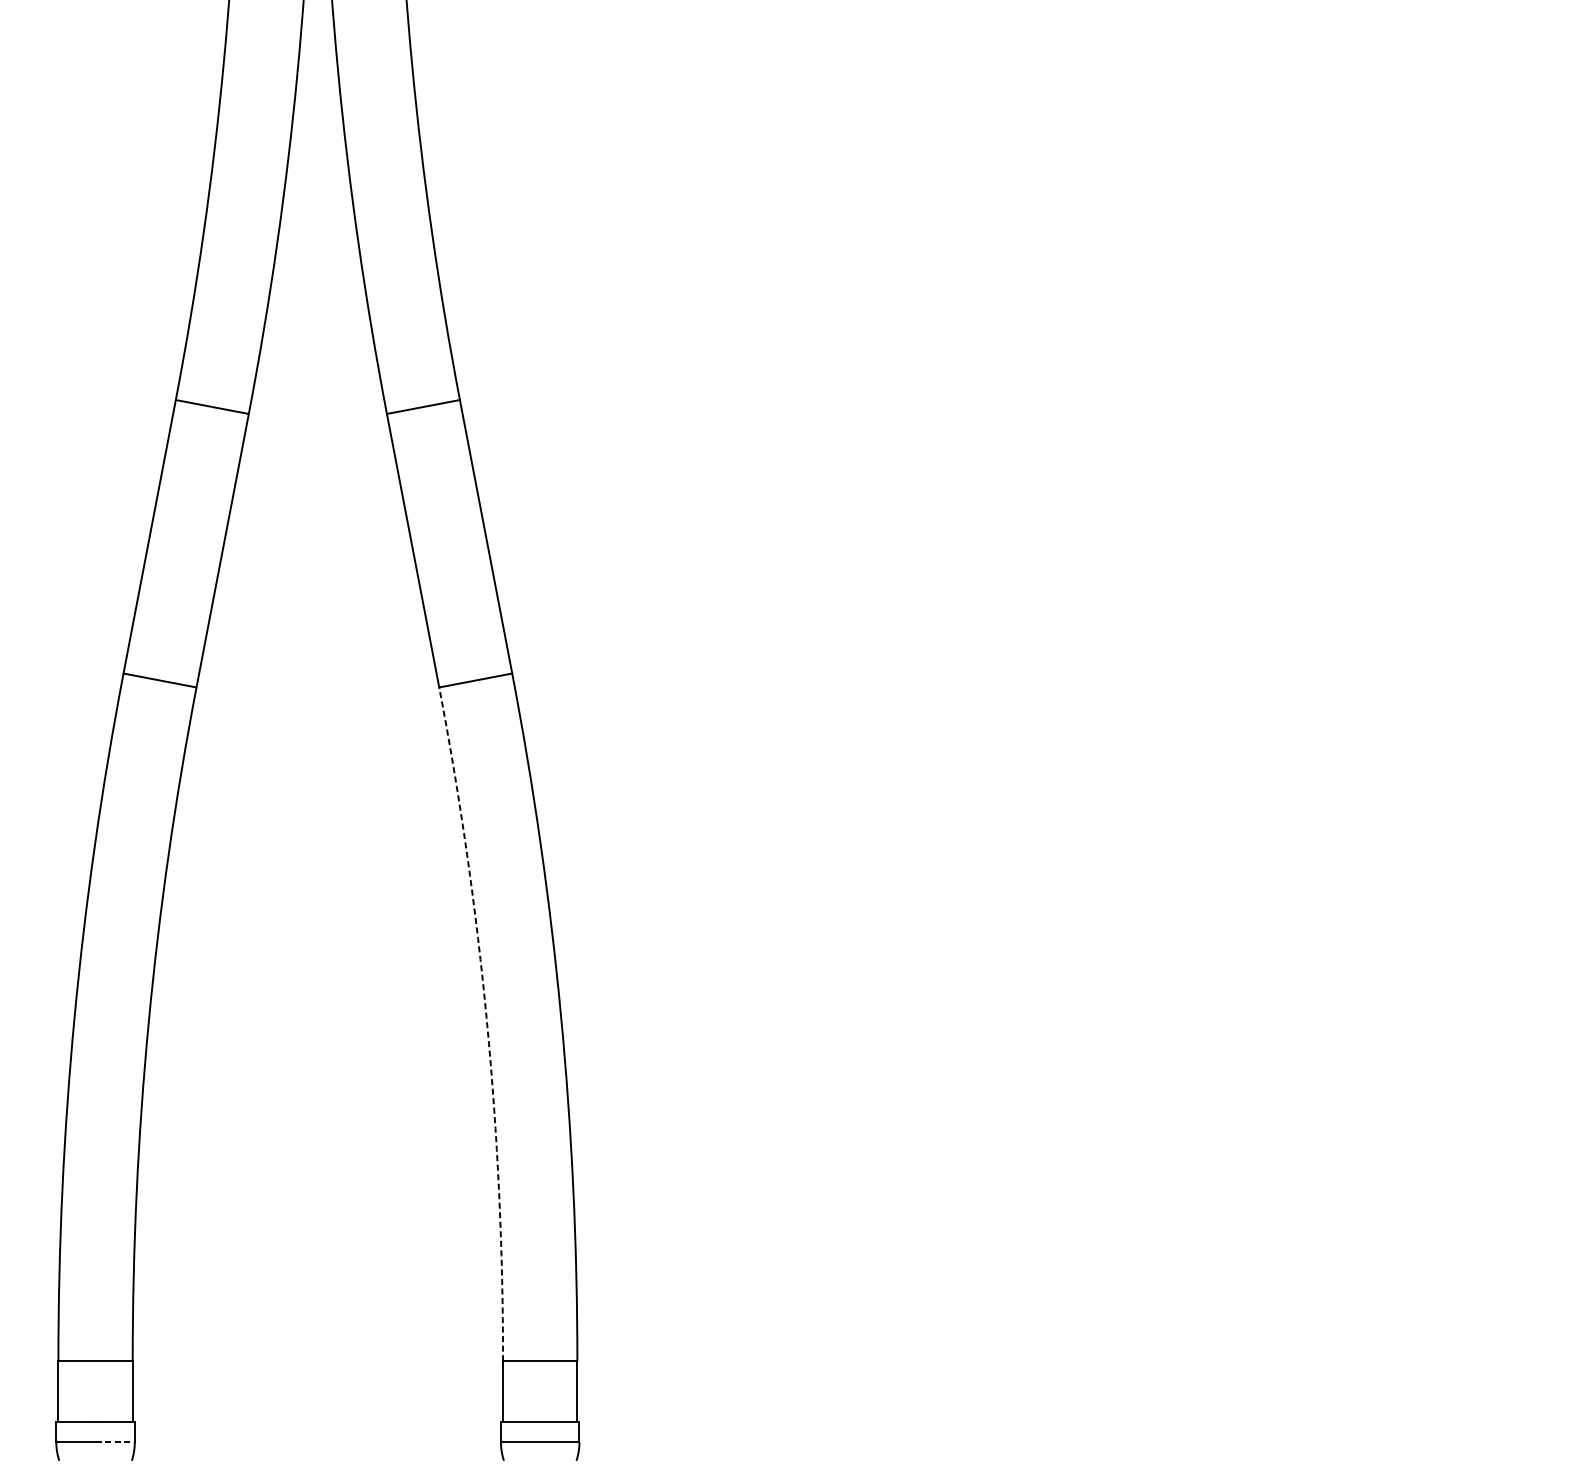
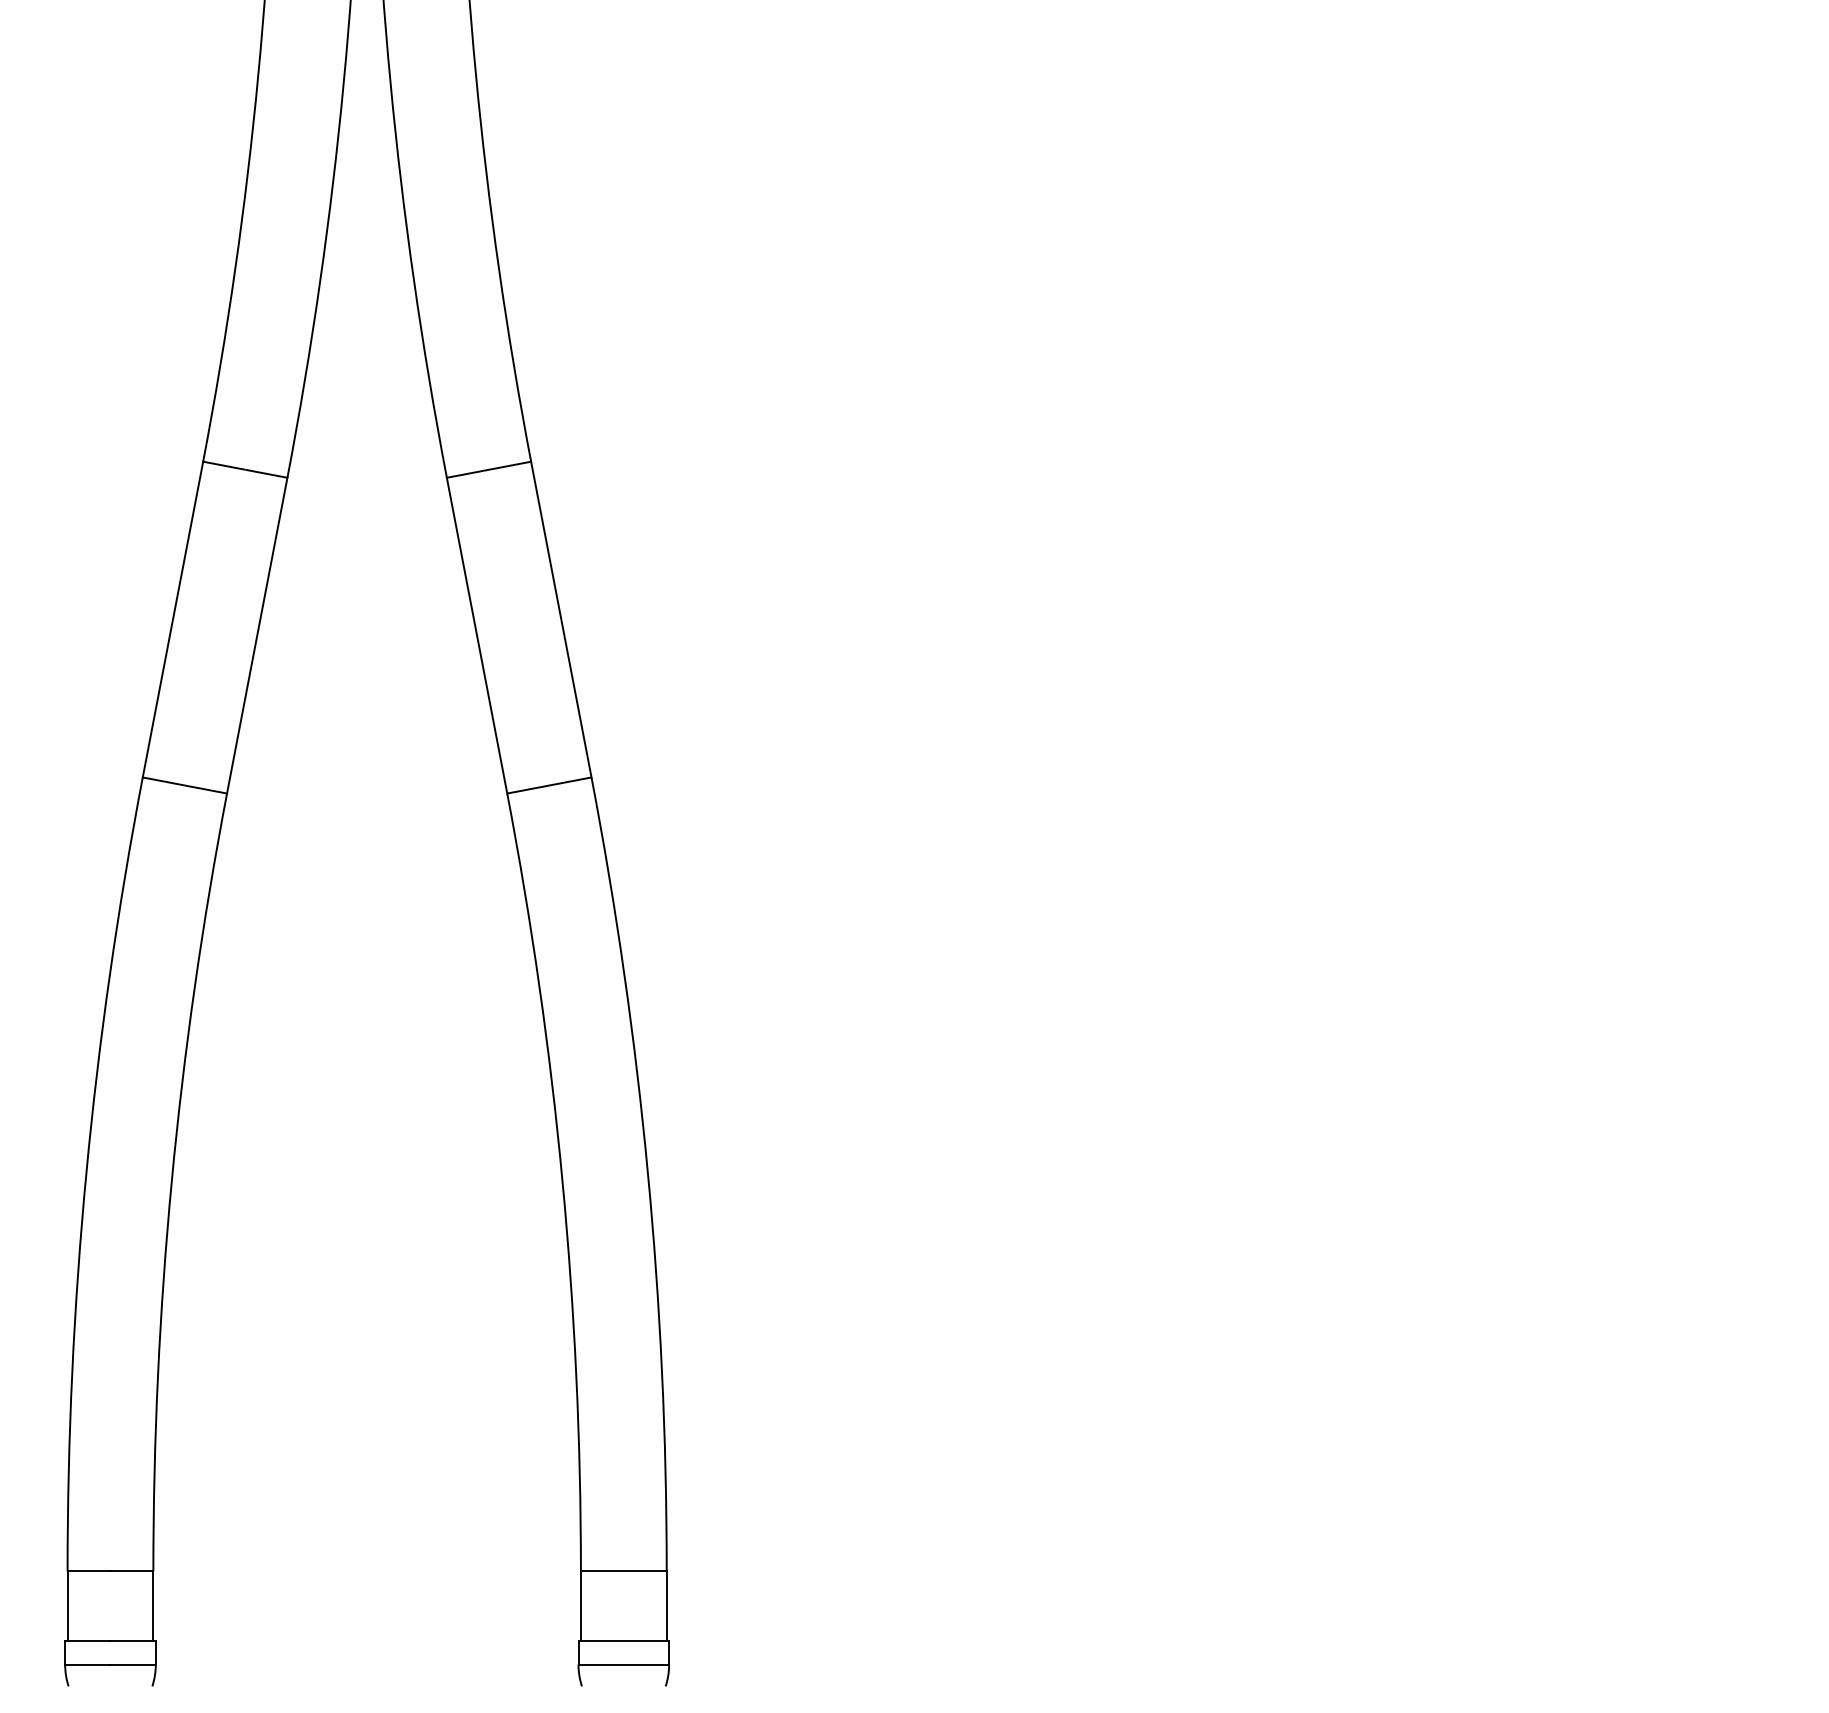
arc: (487, 1022) -> (562, 1180), dashed -> solid
line: (115, 1441) -> (133, 1664), dashed -> solid

